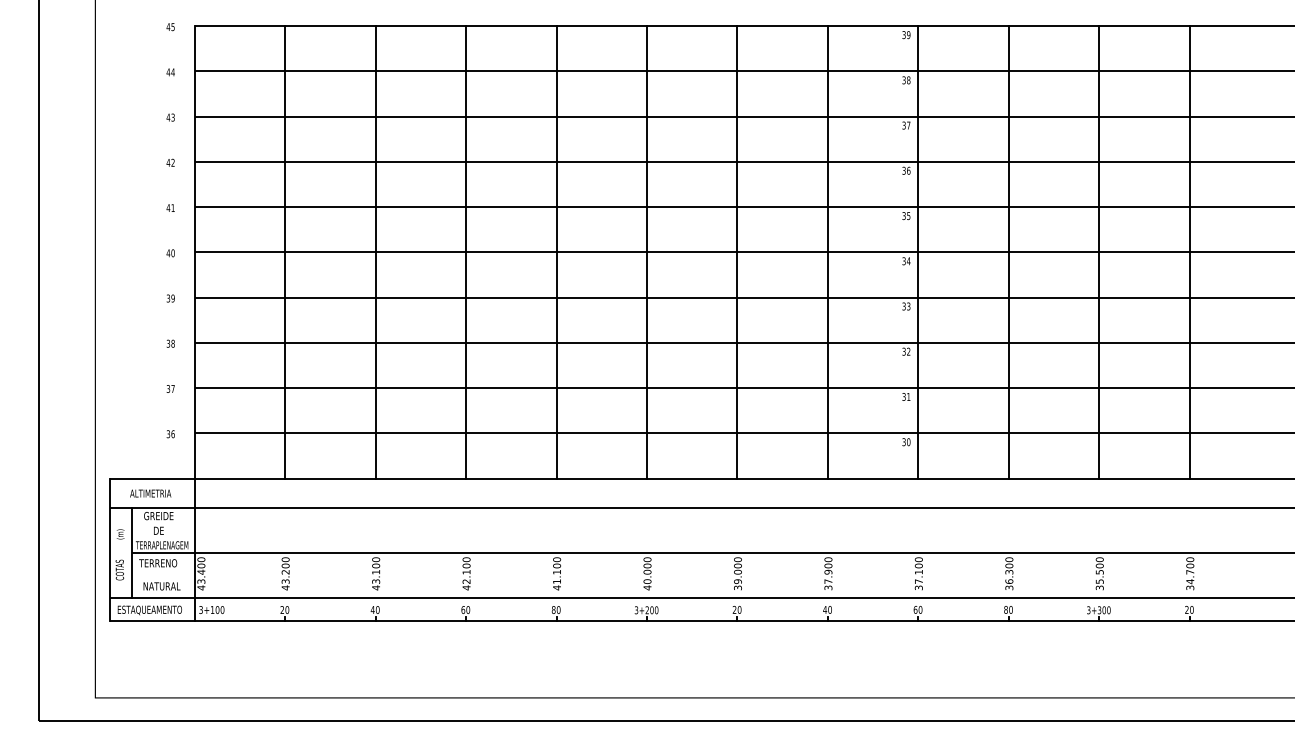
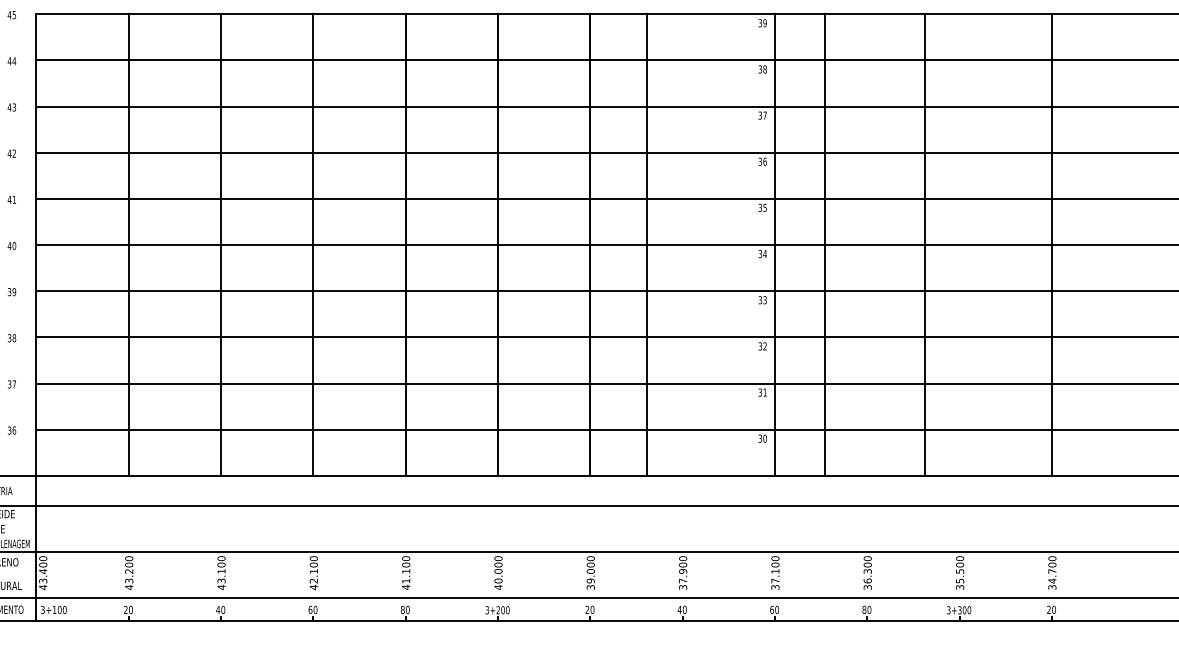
line: (827, 252) -> (646, 245), moved
line: (1008, 252) -> (825, 245), moved
line: (1099, 252) -> (925, 245), moved

